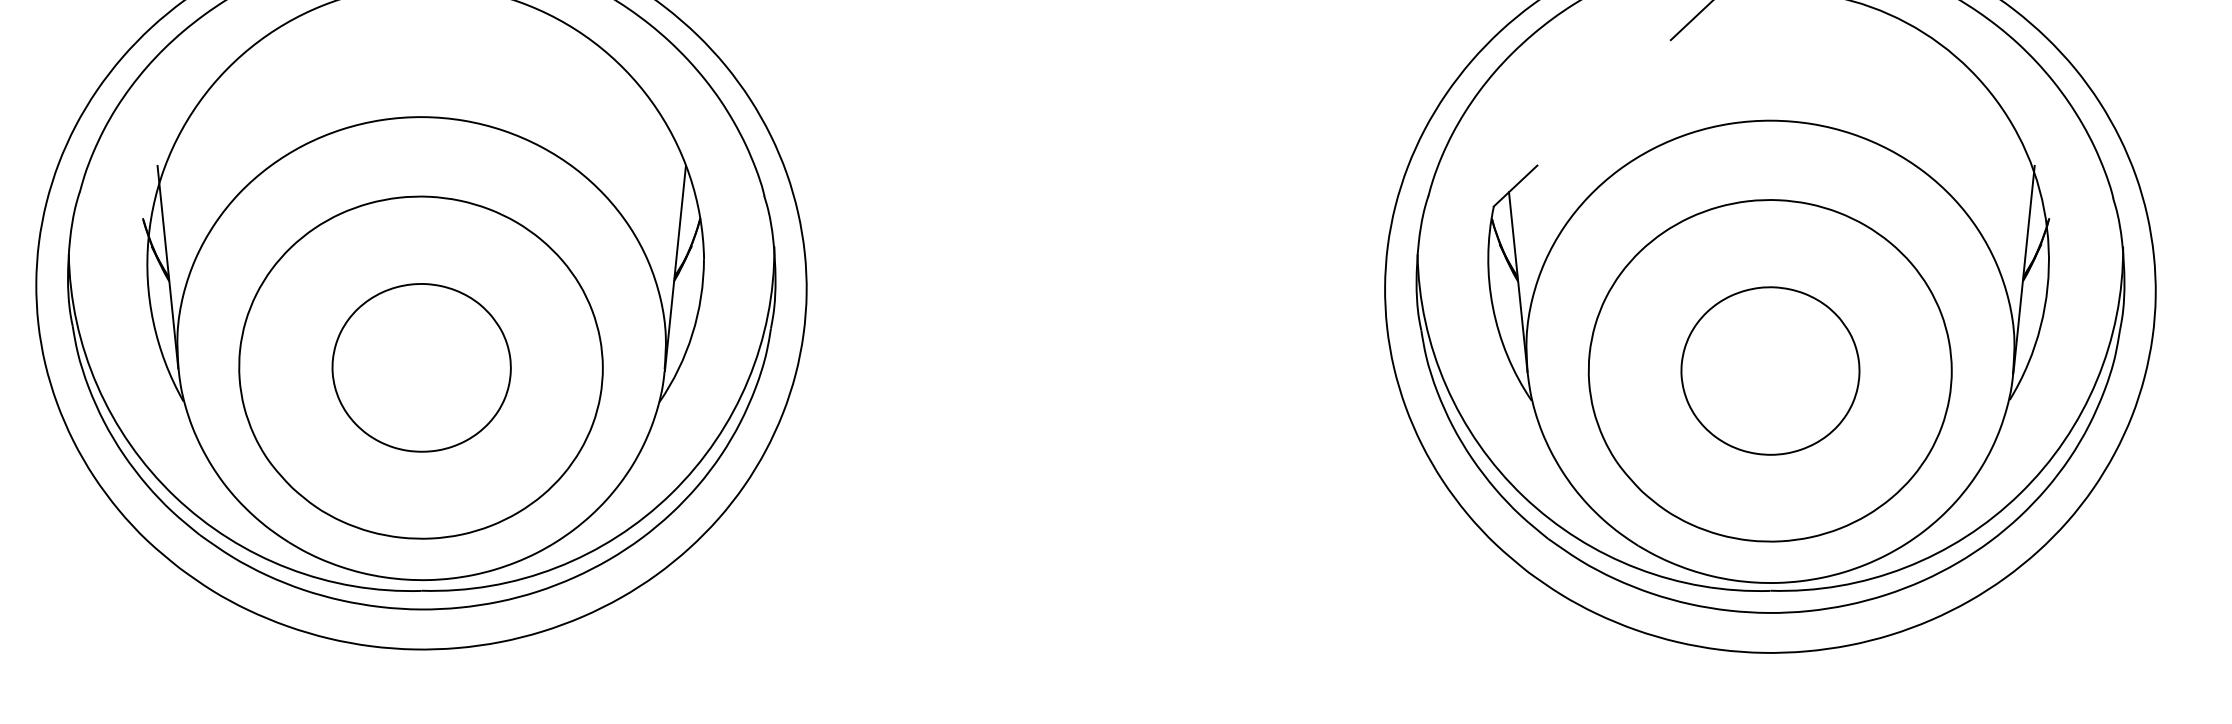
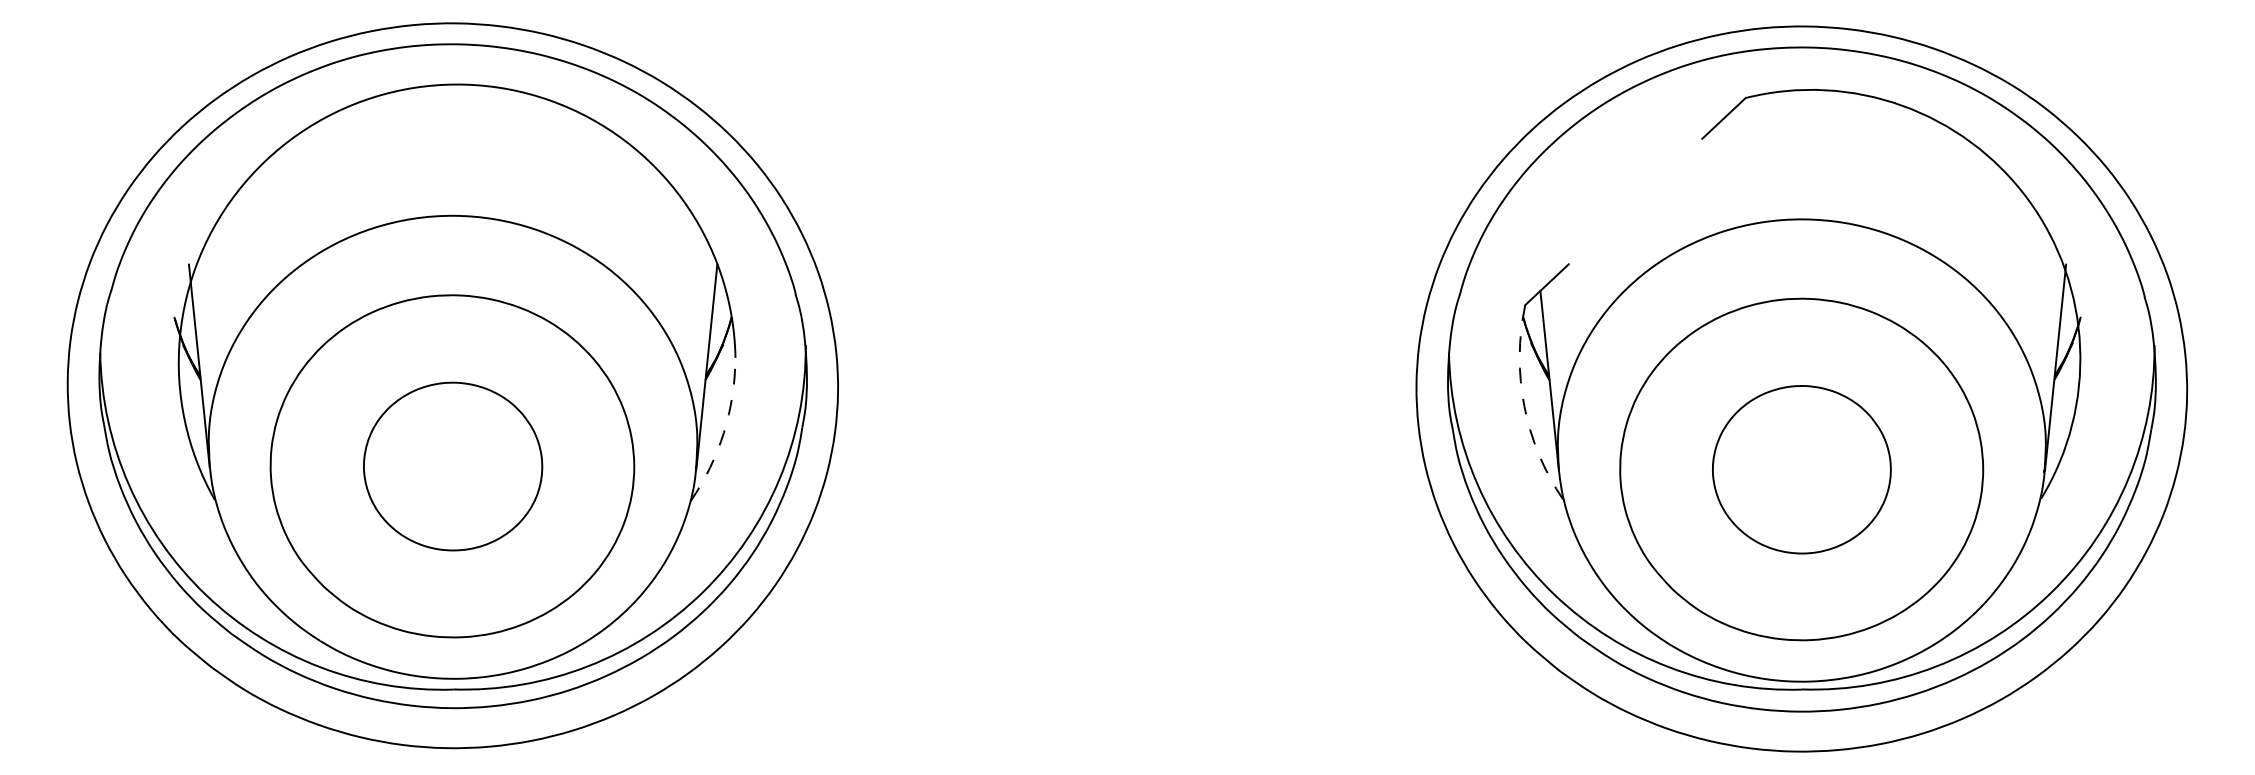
arc: (1493, 307) -> (1524, 406), solid -> dashed
arc: (692, 333) -> (723, 432), solid -> dashed

